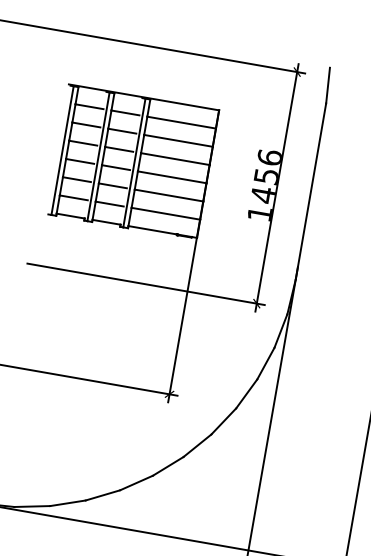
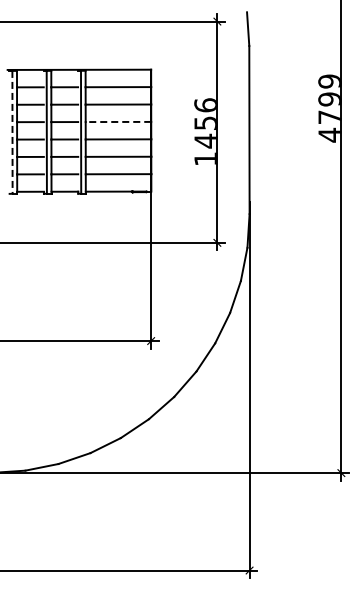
line: (62, 150) -> (12, 132), solid -> dashed
line: (175, 158) -> (118, 121), solid -> dashed

